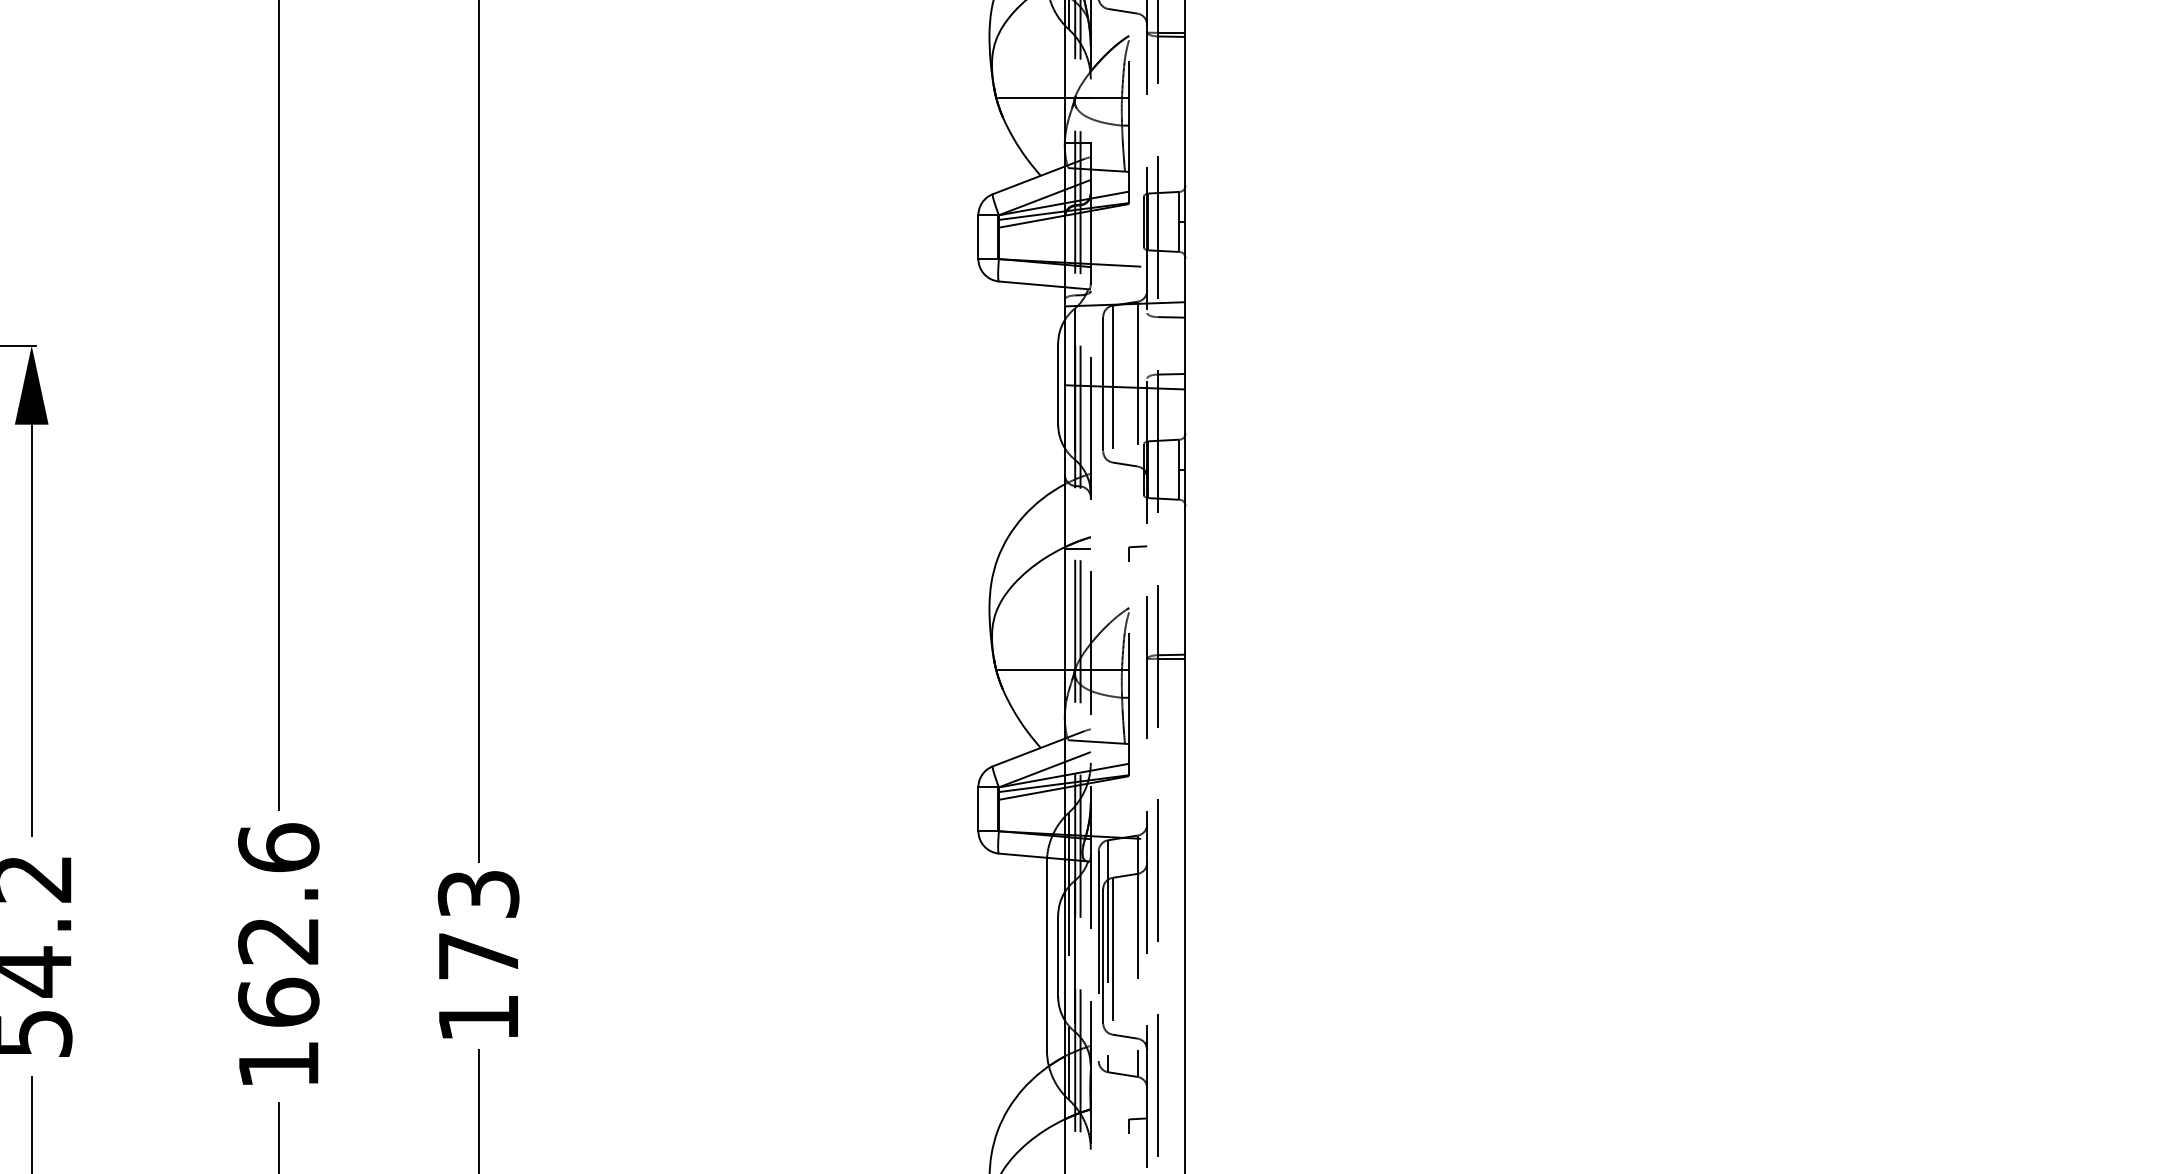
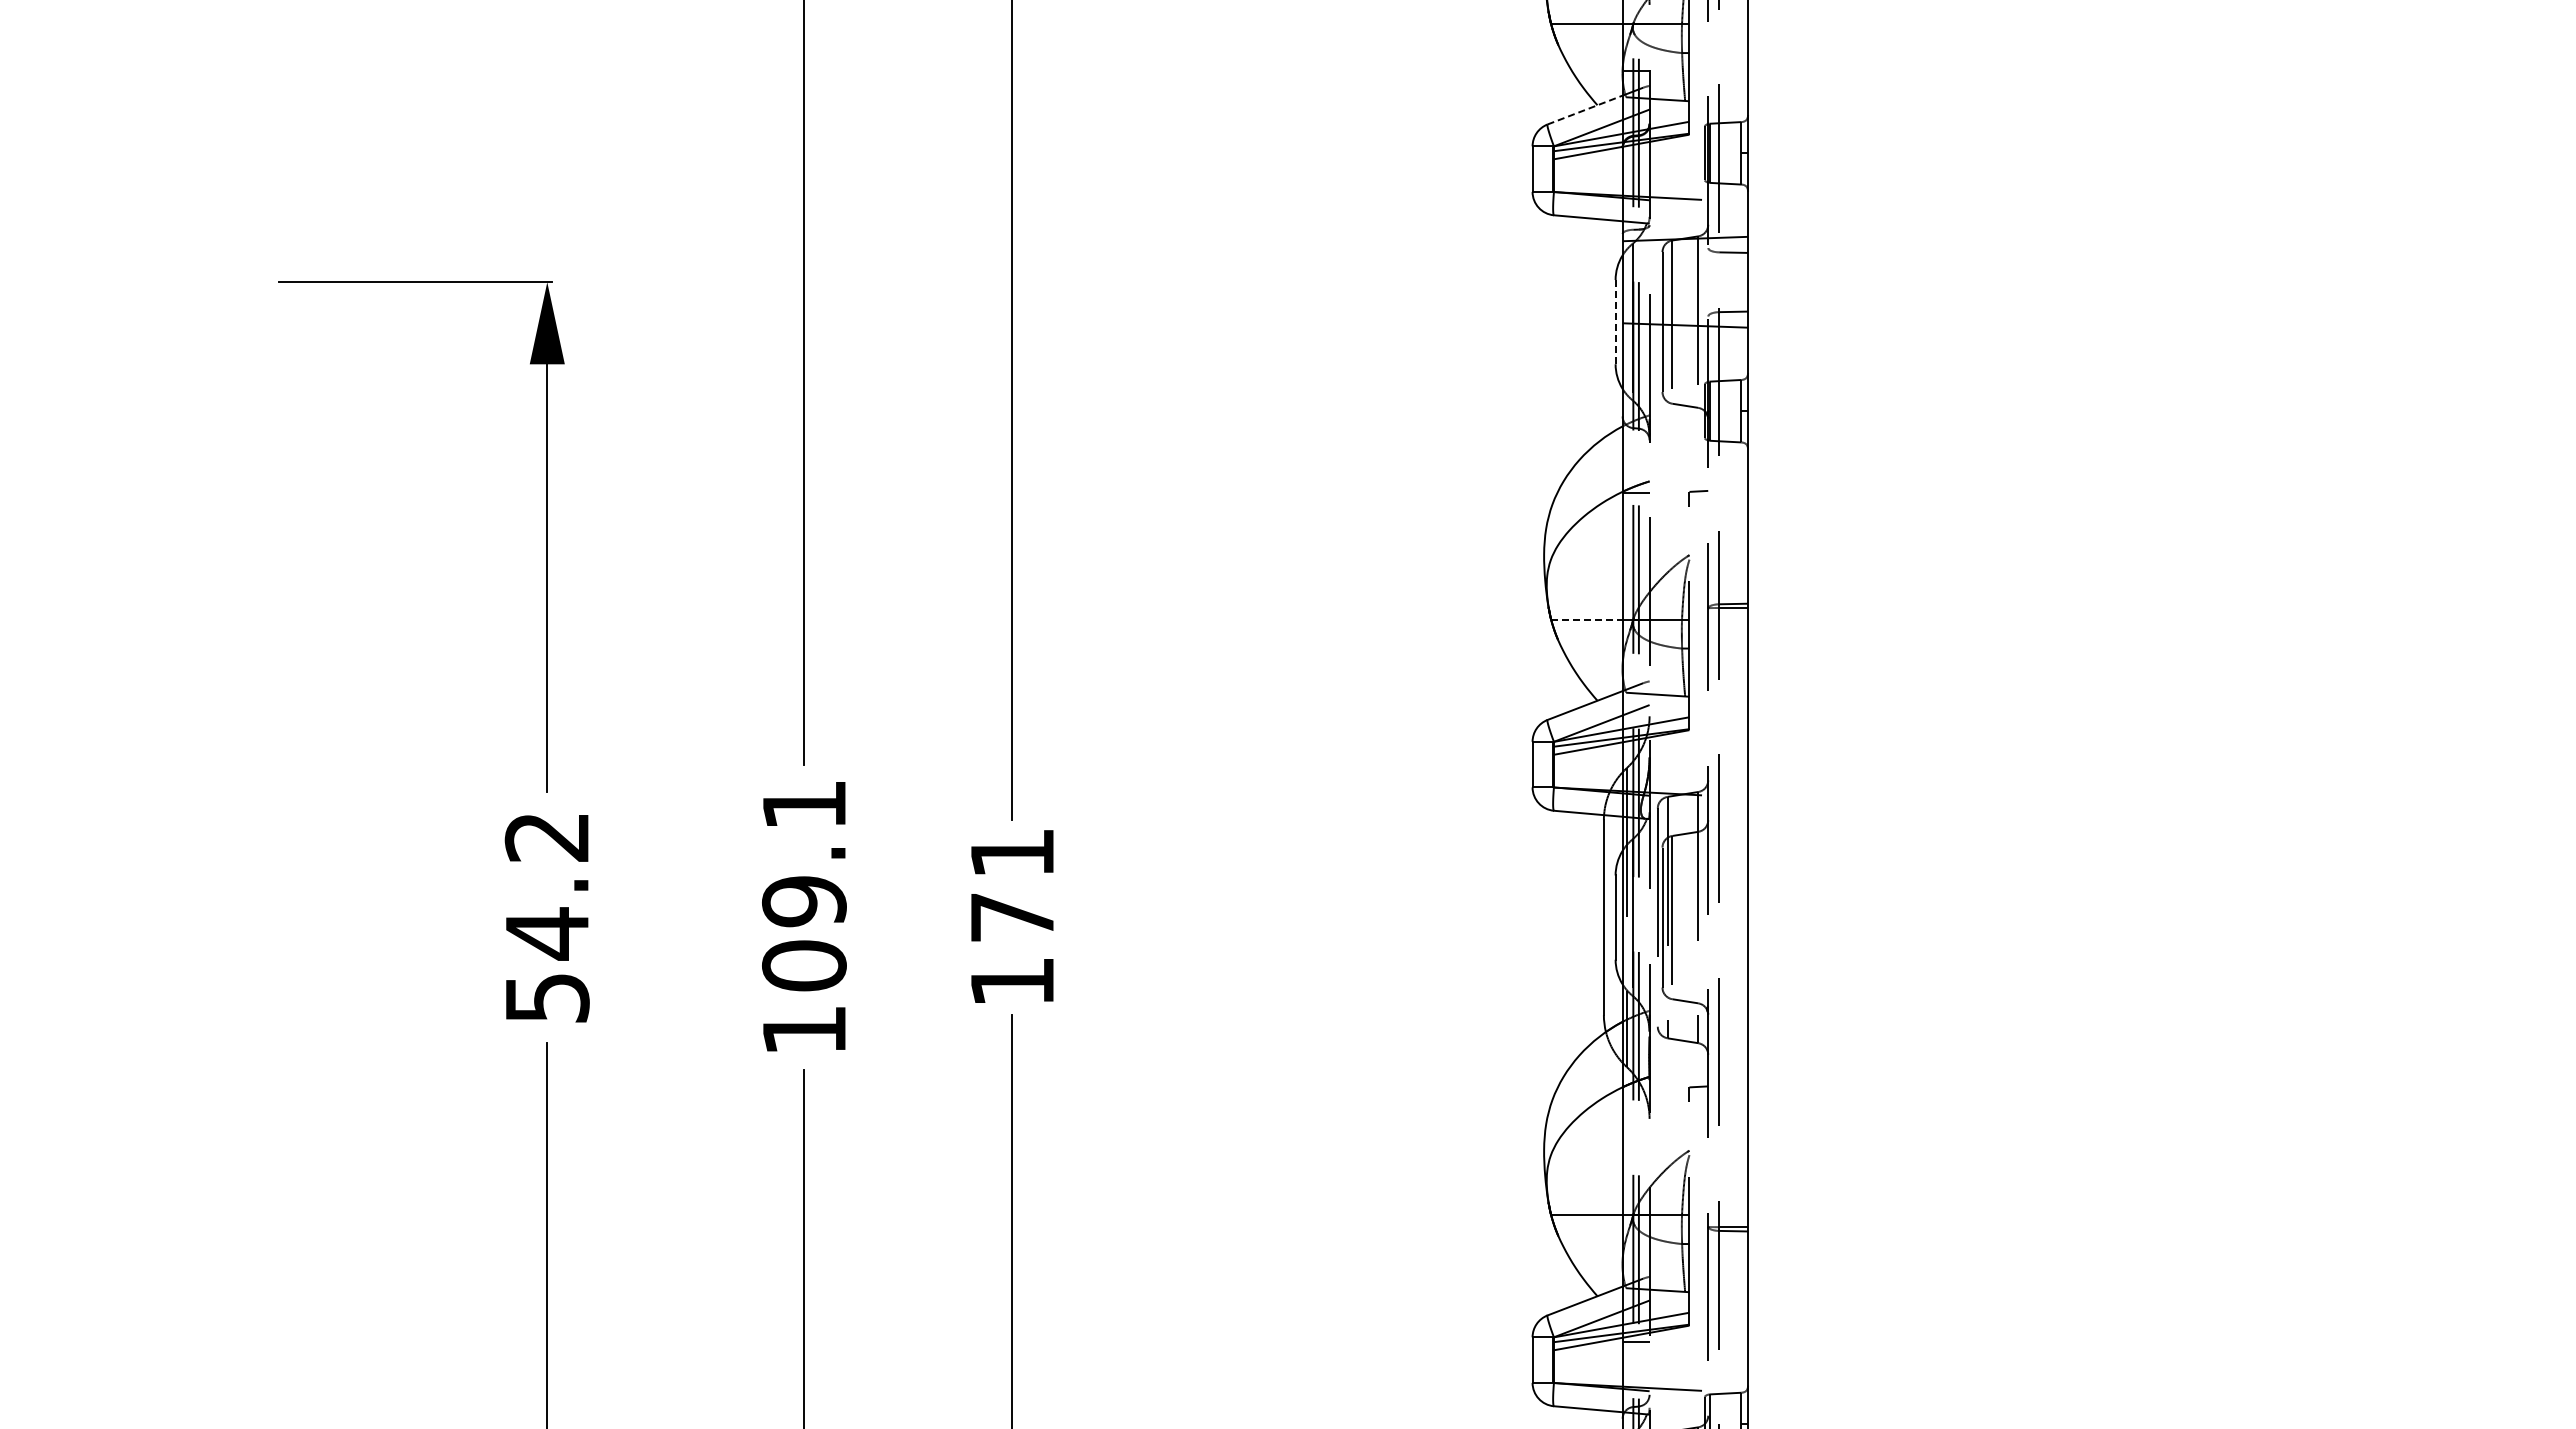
line: (1029, 179) -> (1585, 109), solid -> dashed
line: (1058, 384) -> (1615, 322), solid -> dashed
line: (1030, 669) -> (1586, 619), solid -> dashed
text: (478, 894) -> (1012, 853), 173 -> 171
text: (278, 925) -> (804, 885), 162.6 -> 109.1

